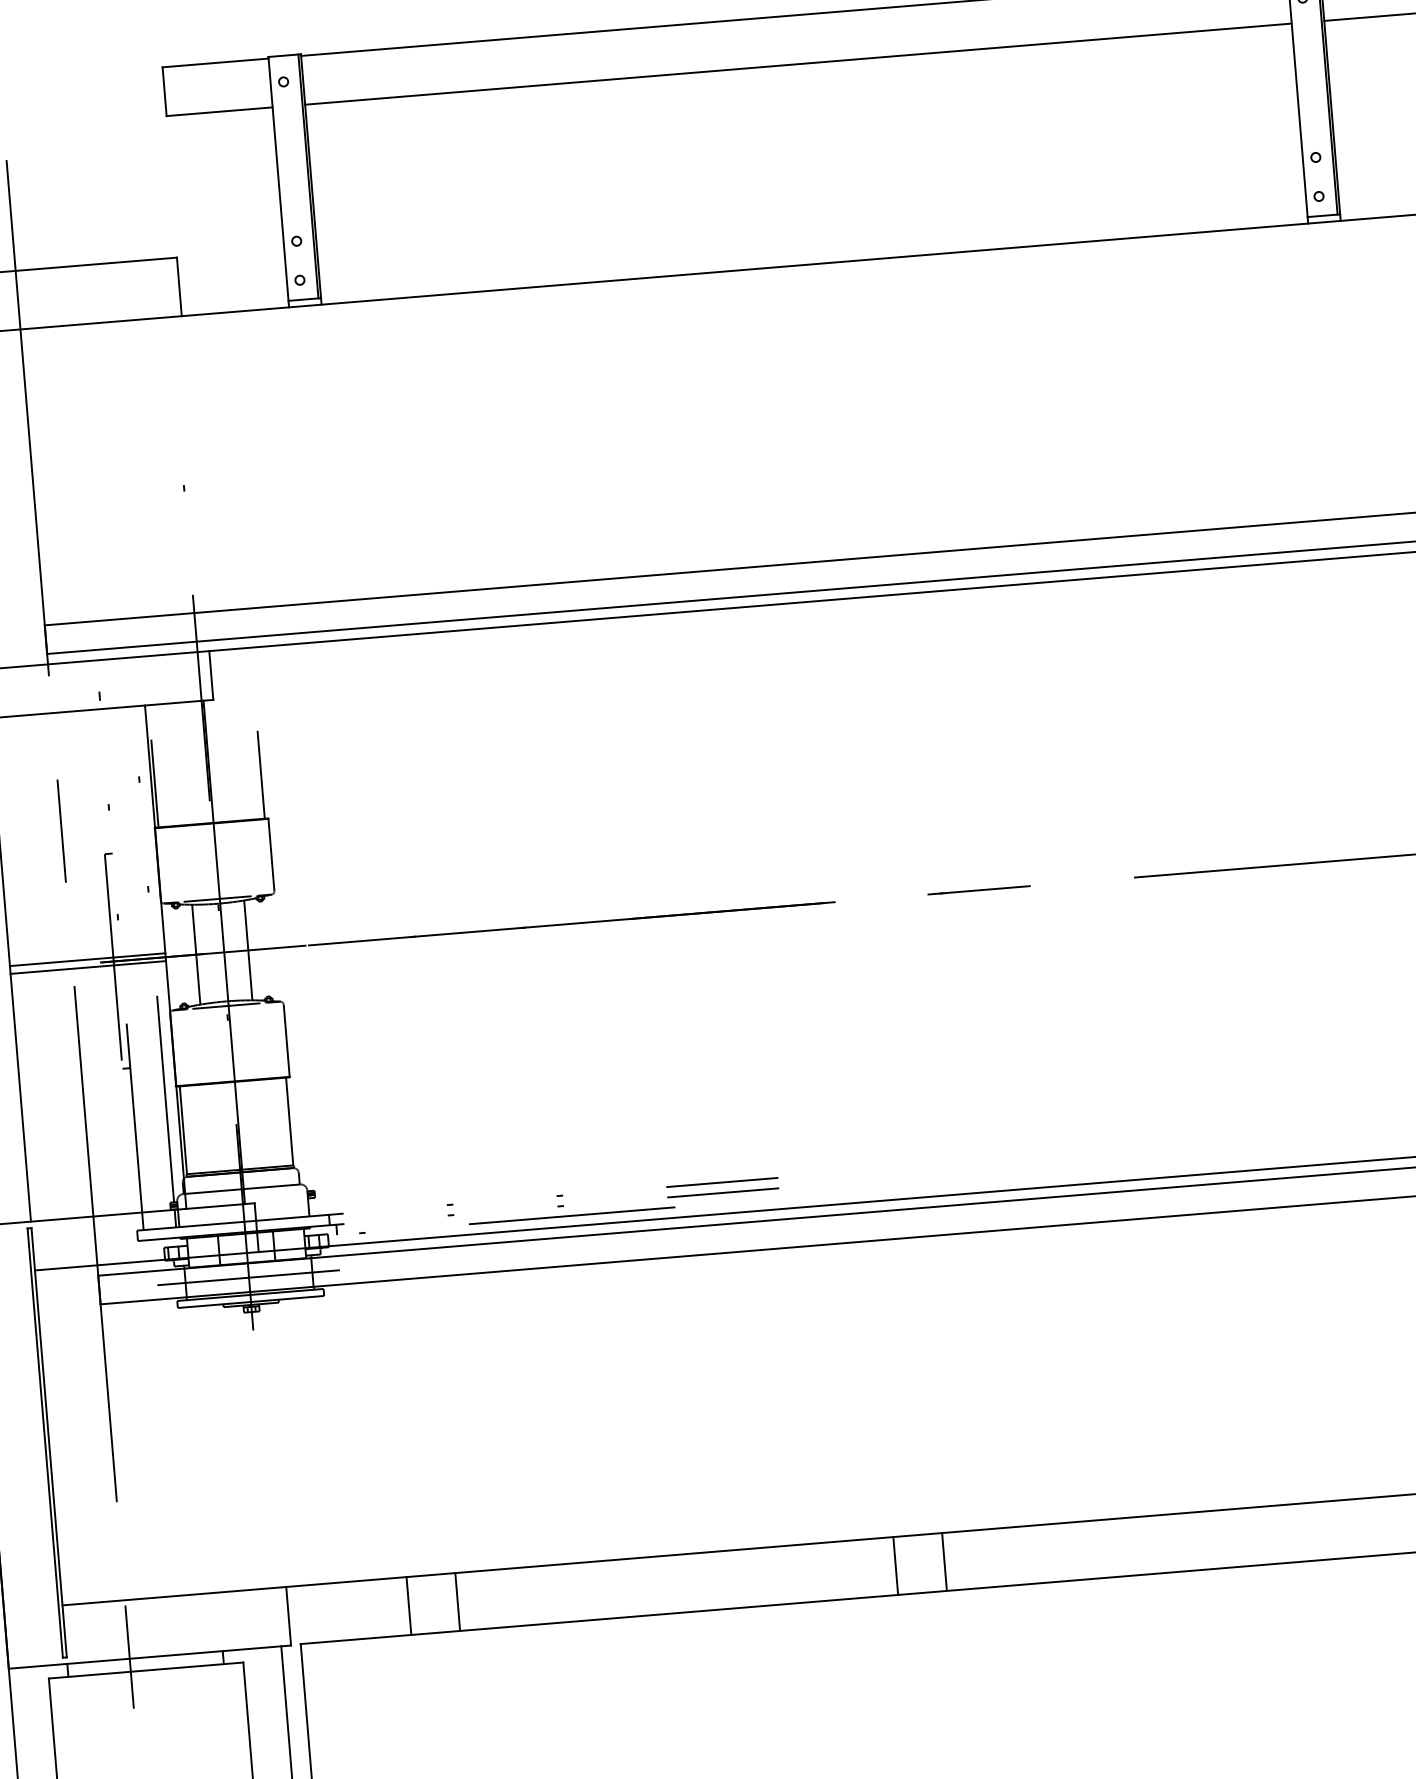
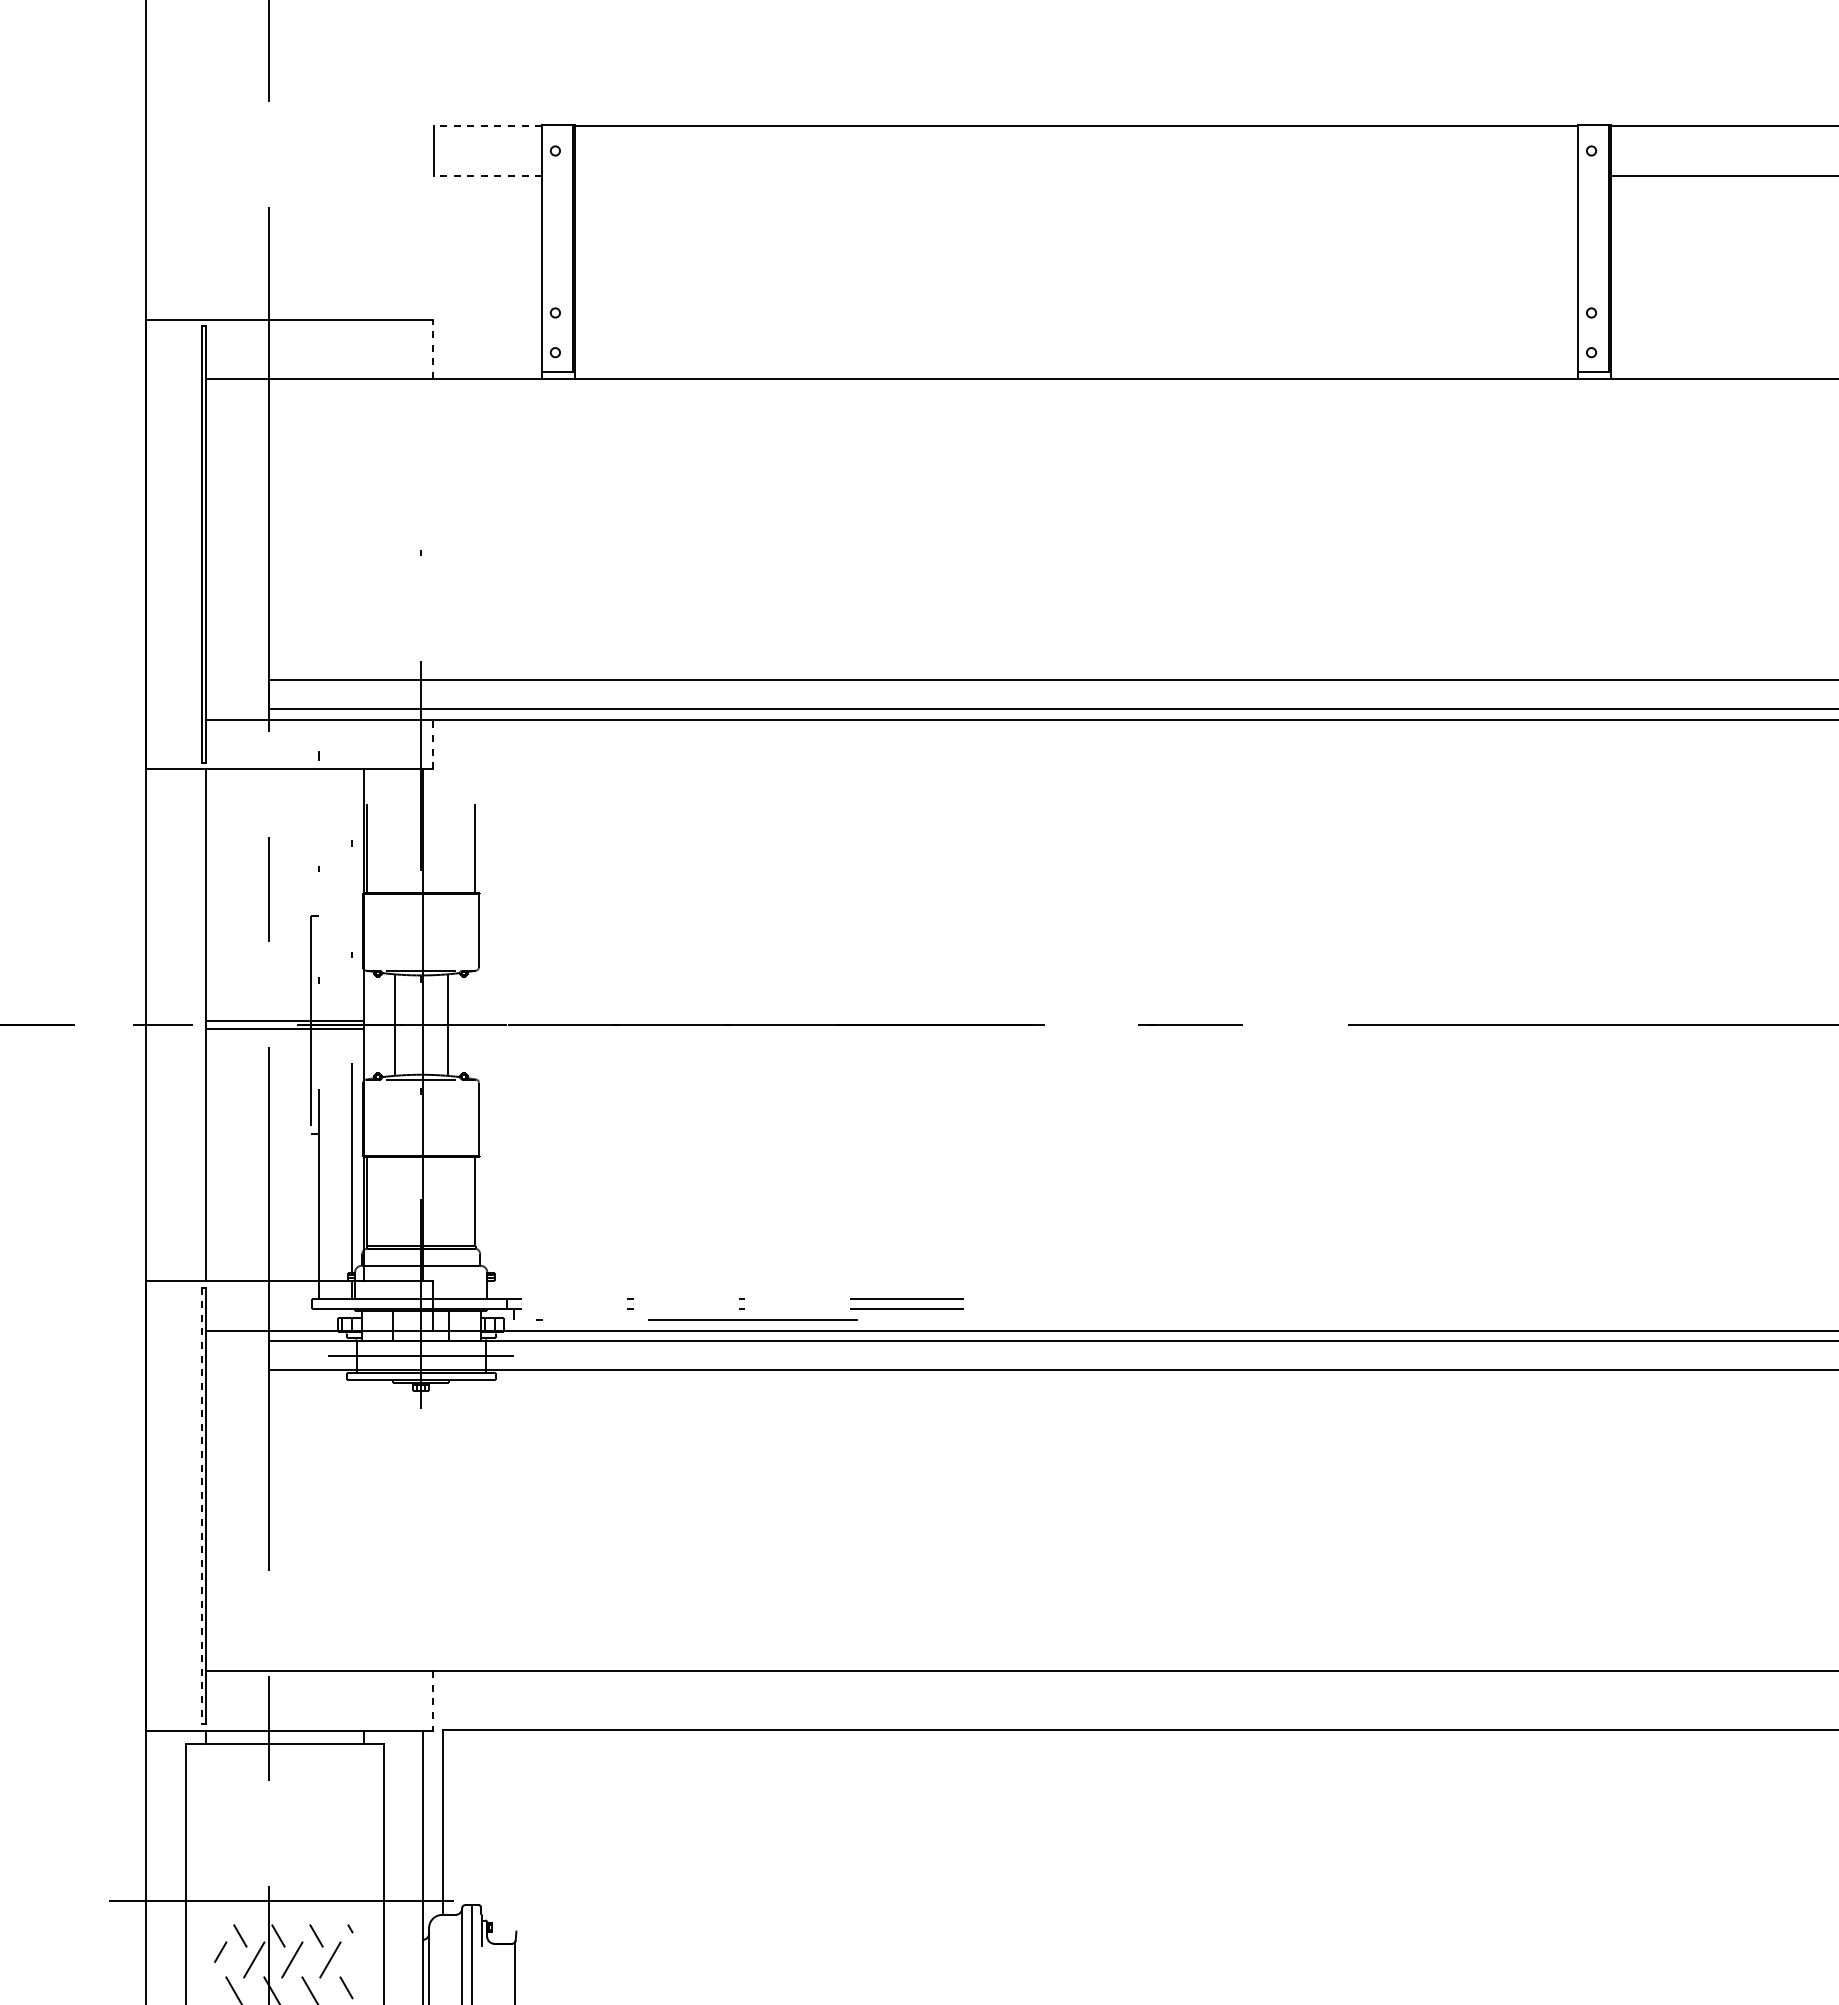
line: (215, 63) -> (488, 126), solid -> dashed
line: (798, 63) -> (1076, 175), removed
line: (219, 111) -> (488, 175), solid -> dashed
line: (179, 287) -> (433, 349), solid -> dashed
line: (211, 675) -> (433, 744), solid -> dashed
line: (45, 1443) -> (201, 1506), solid -> dashed
line: (944, 1562) -> (1099, 1700), removed
line: (895, 1565) -> (1050, 1700), removed
line: (458, 1601) -> (605, 1700), removed
line: (409, 1605) -> (555, 1700), removed
line: (289, 1615) -> (433, 1700), solid -> dashed

